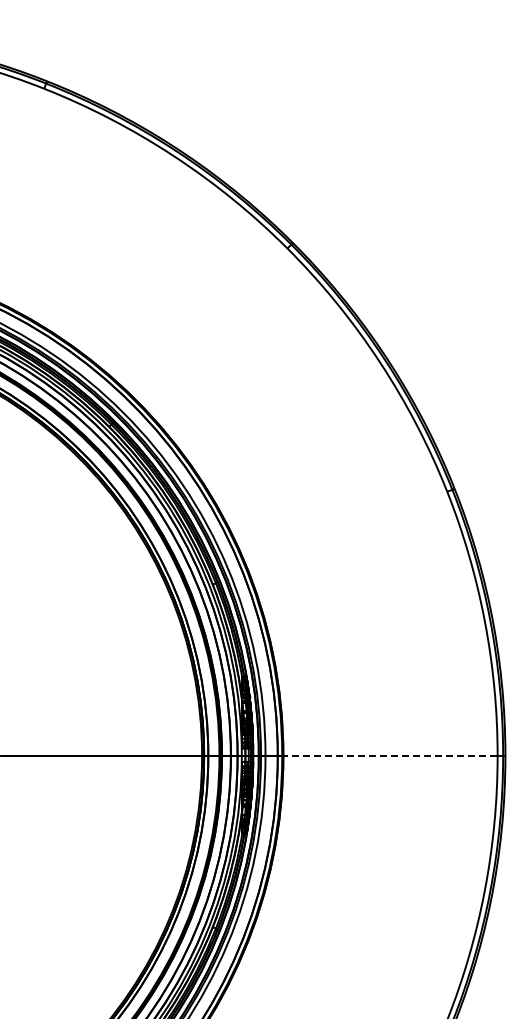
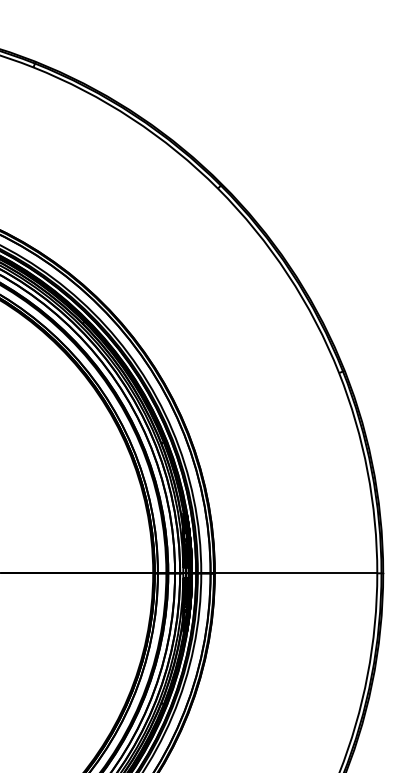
line: (378, 755) -> (286, 573), dashed -> solid

